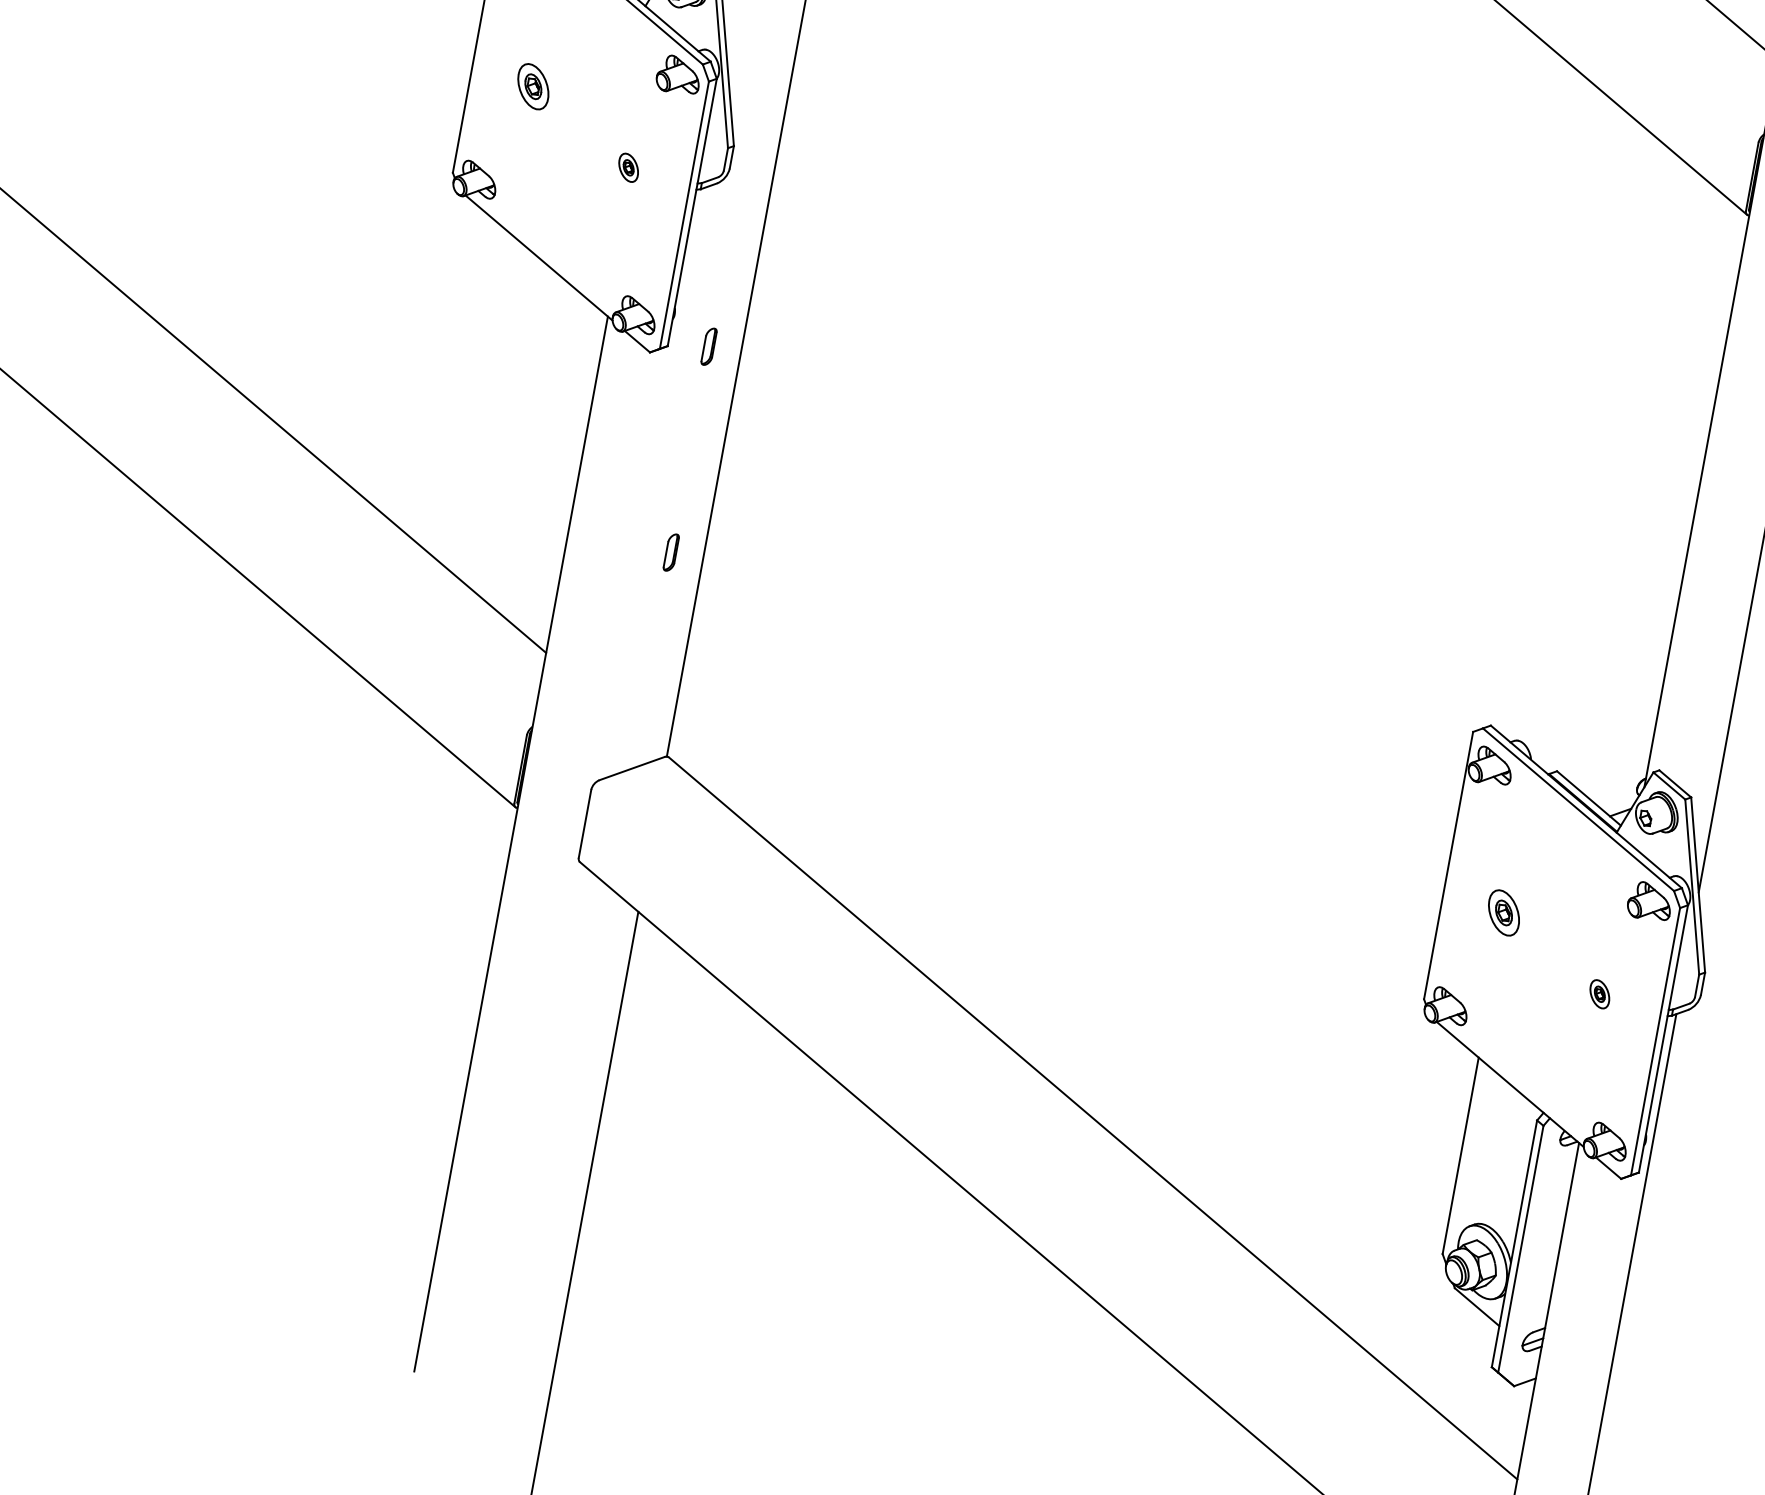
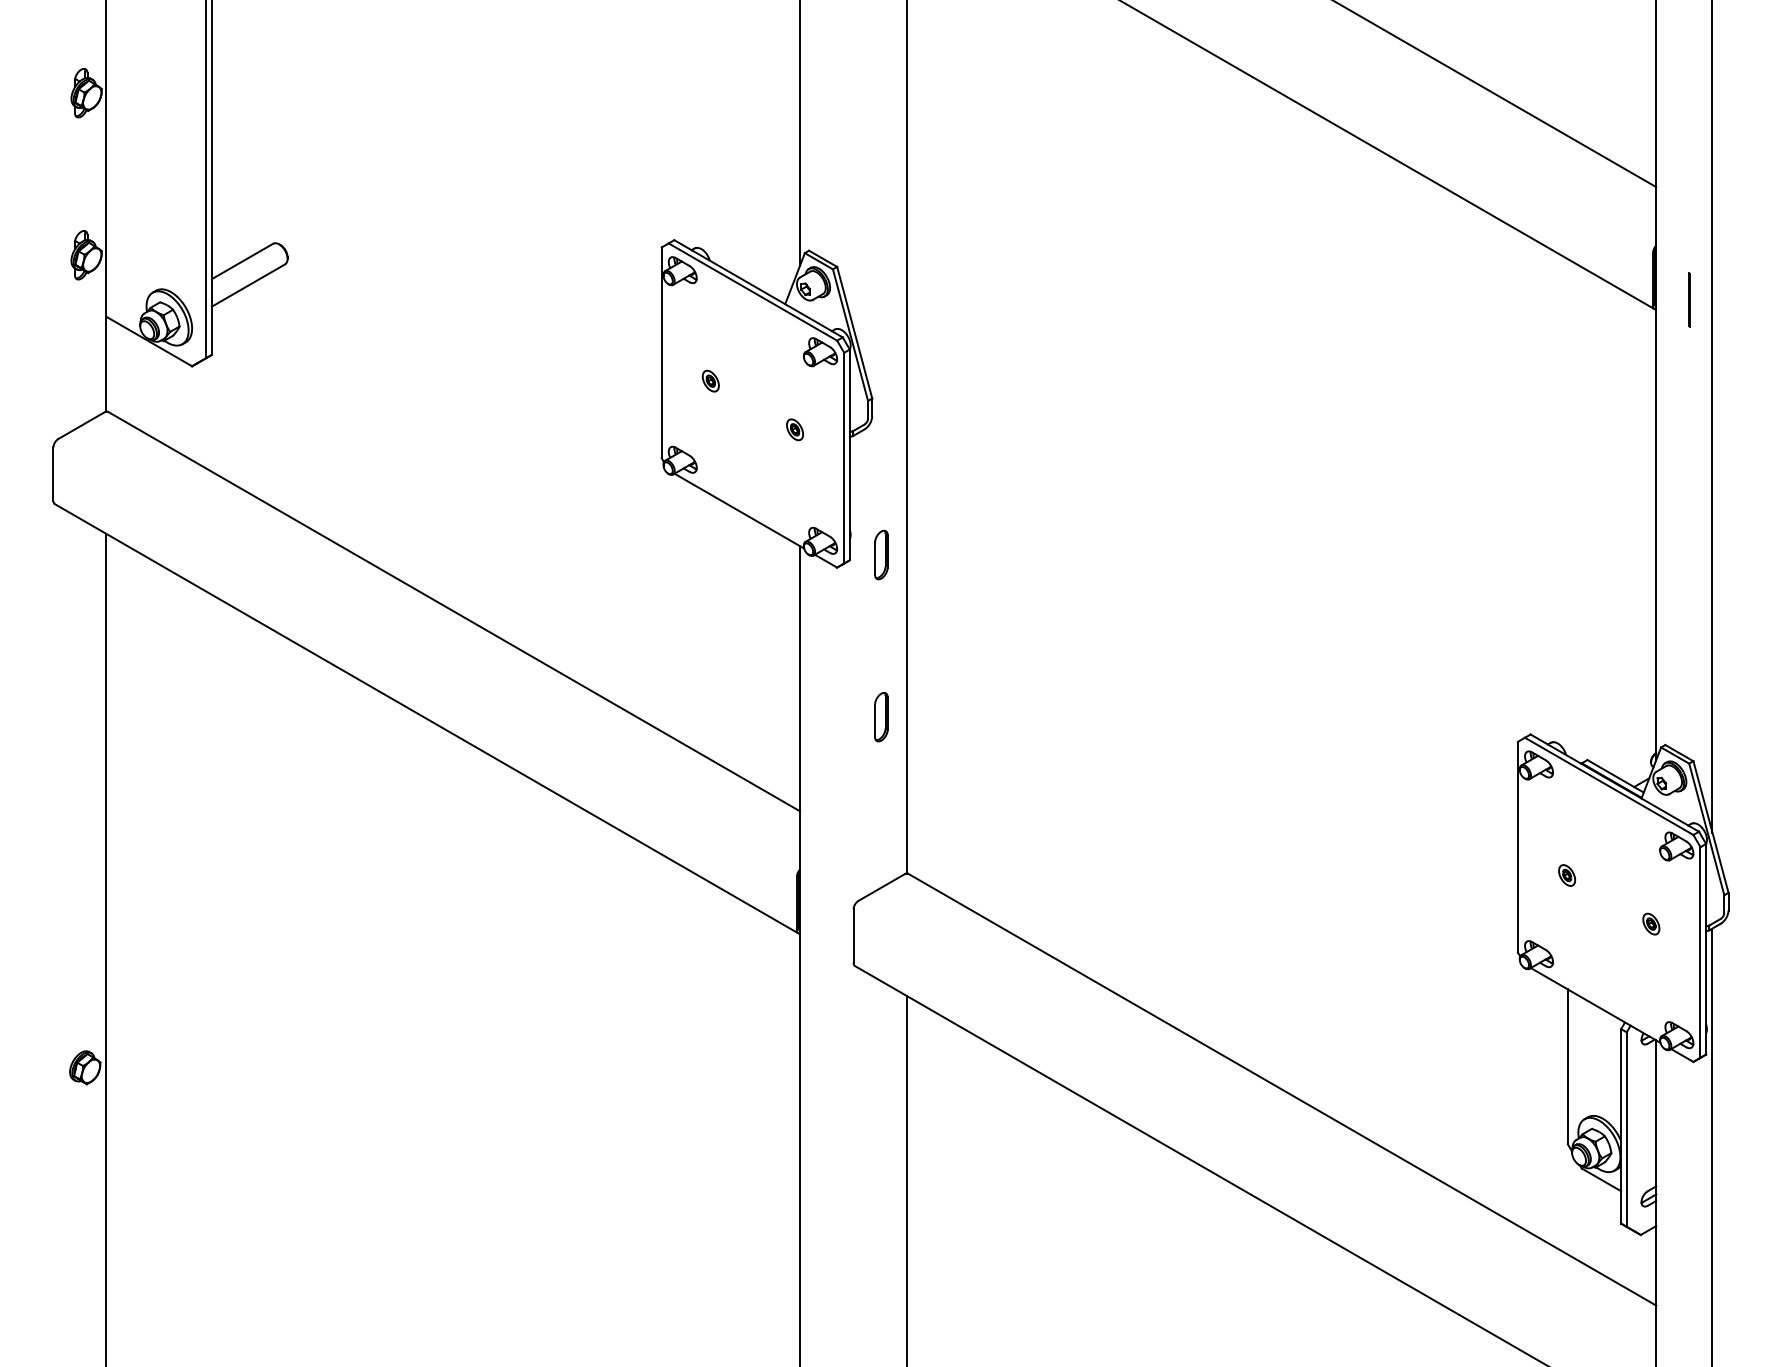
part: (532, 85) -> (710, 380), size x0.62
part: (709, 346) -> (881, 554), size x1.67
part: (671, 552) -> (881, 717), size x1.67
part: (1504, 913) -> (1567, 875), size x0.62

